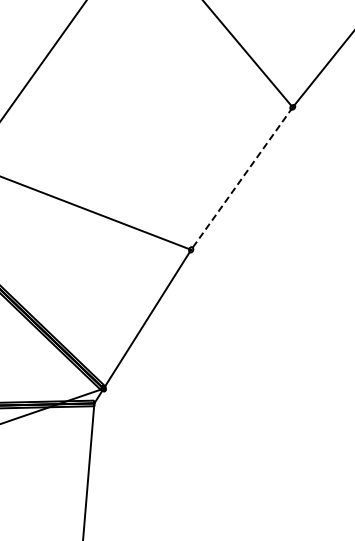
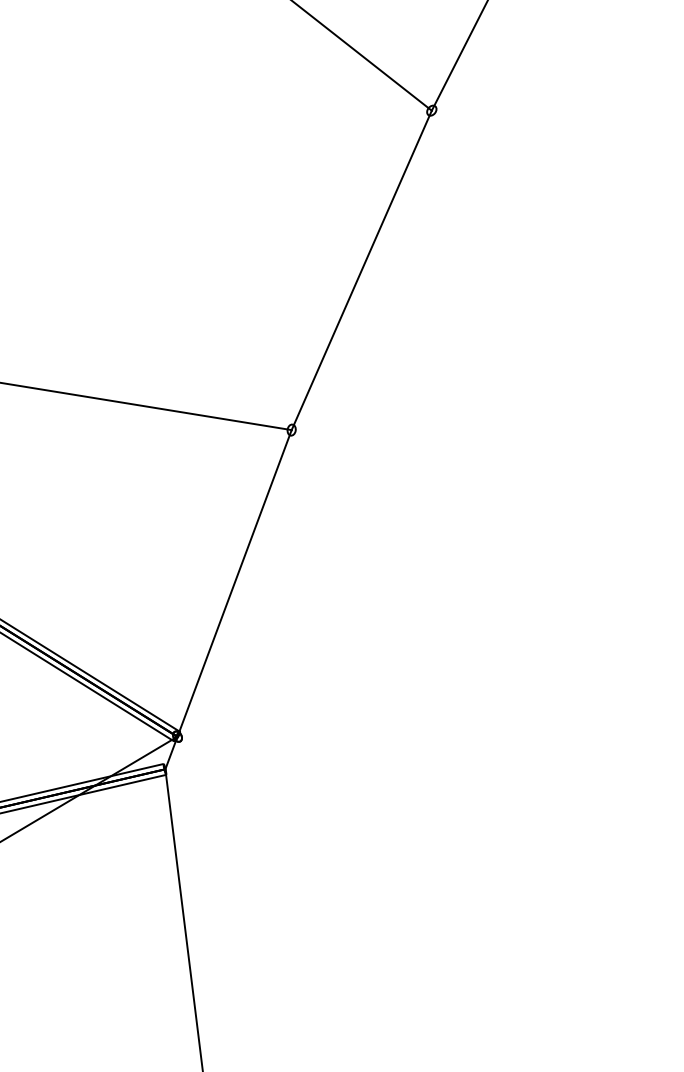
line: (241, 179) -> (361, 272), dashed -> solid

